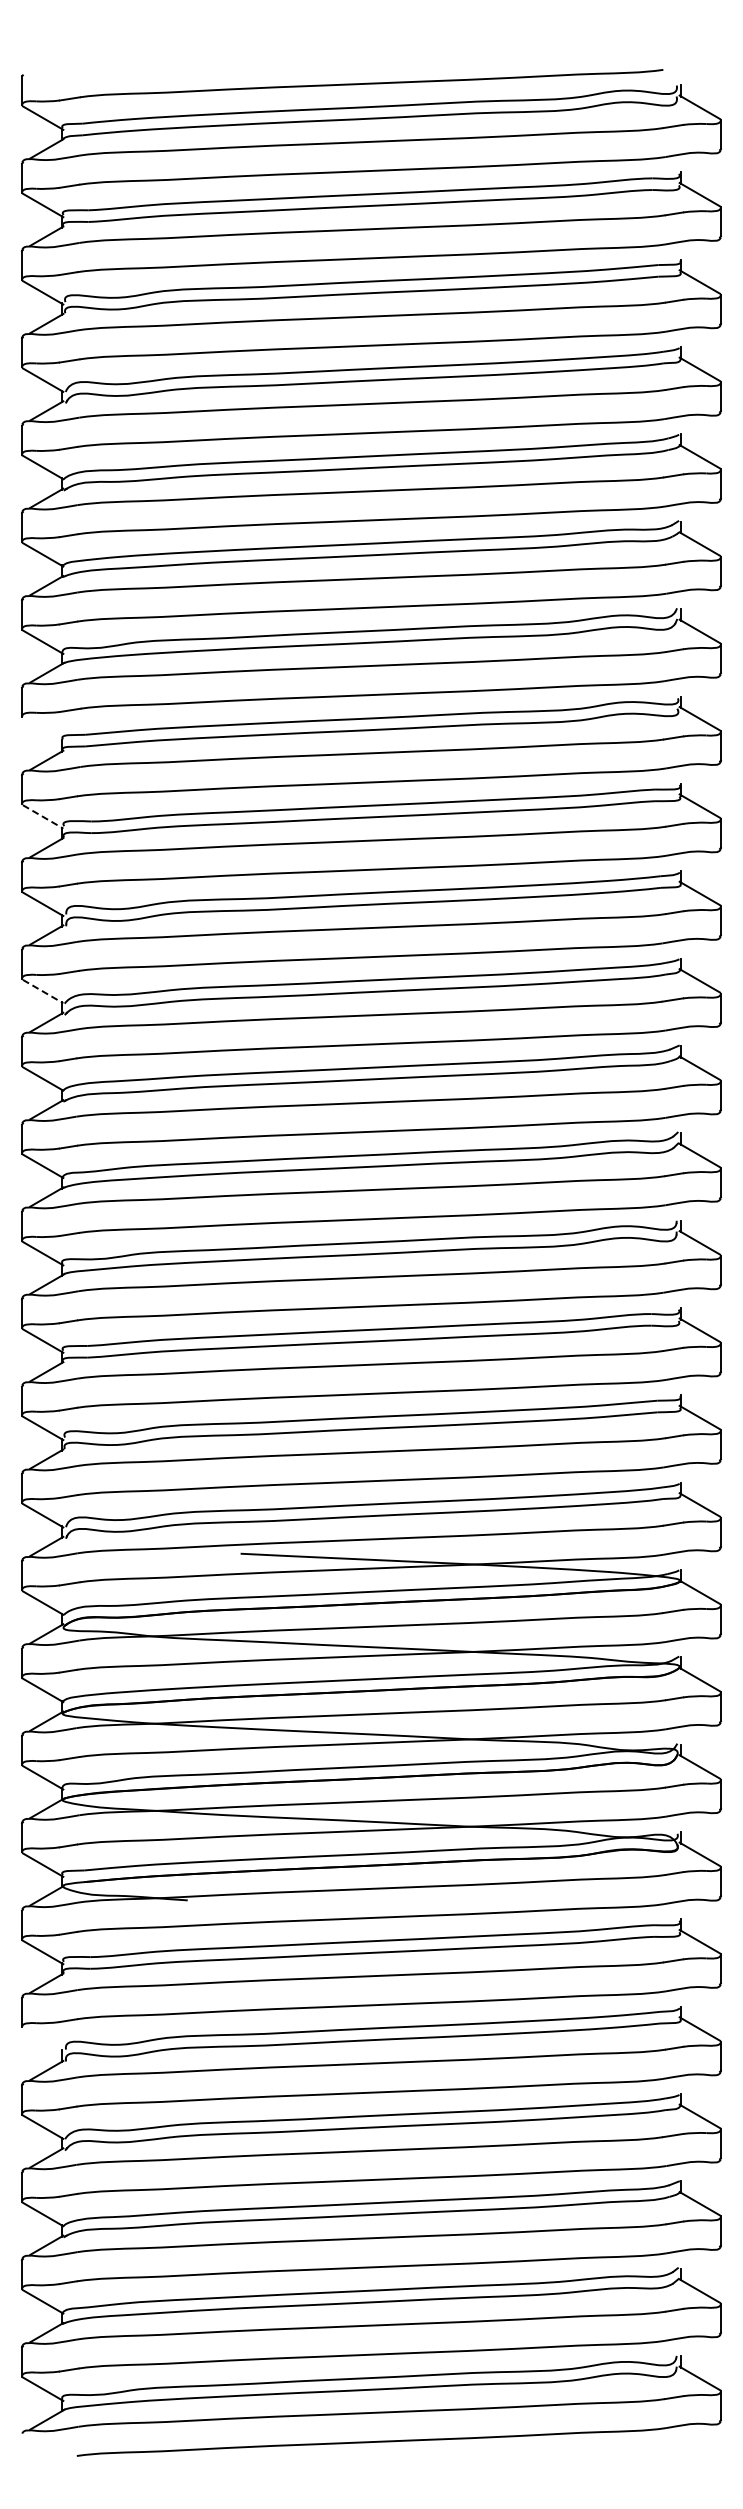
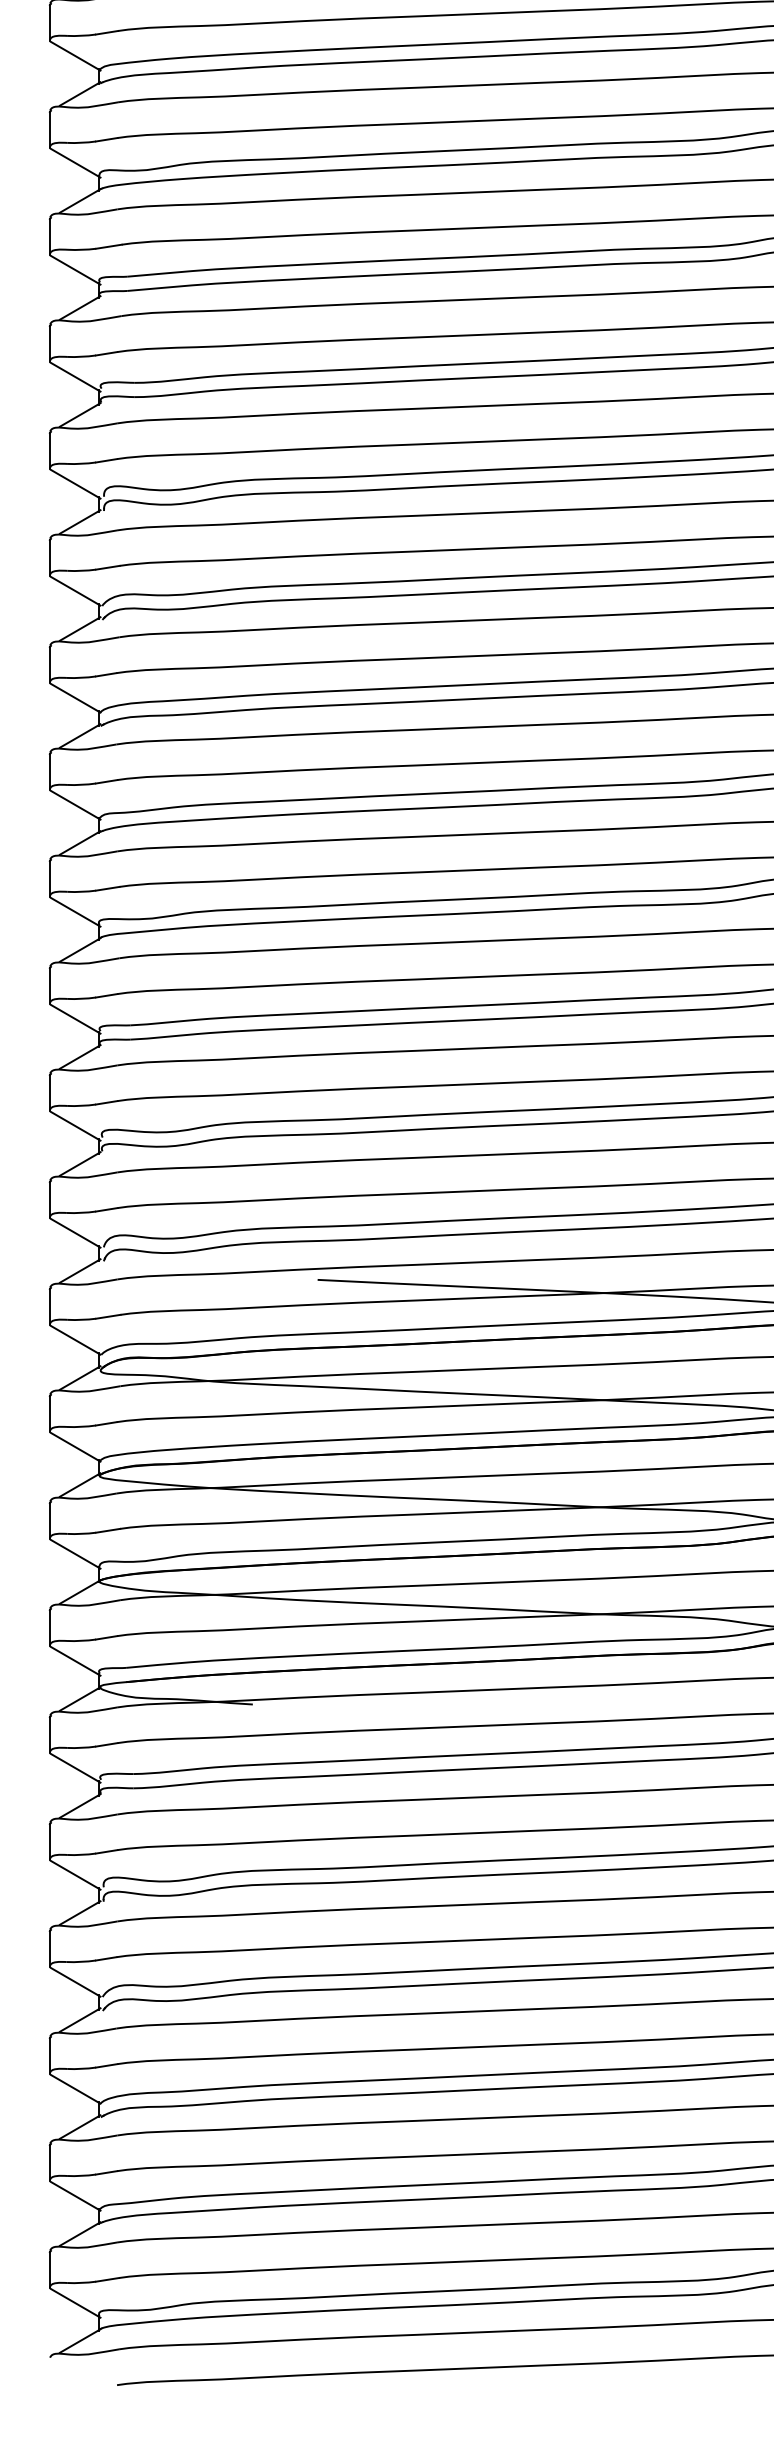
line: (42, 729) -> (74, 270), added
line: (43, 817) -> (76, 377), dashed -> solid
line: (43, 991) -> (76, 591), dashed -> solid
line: (42, 2039) -> (74, 1874), added

